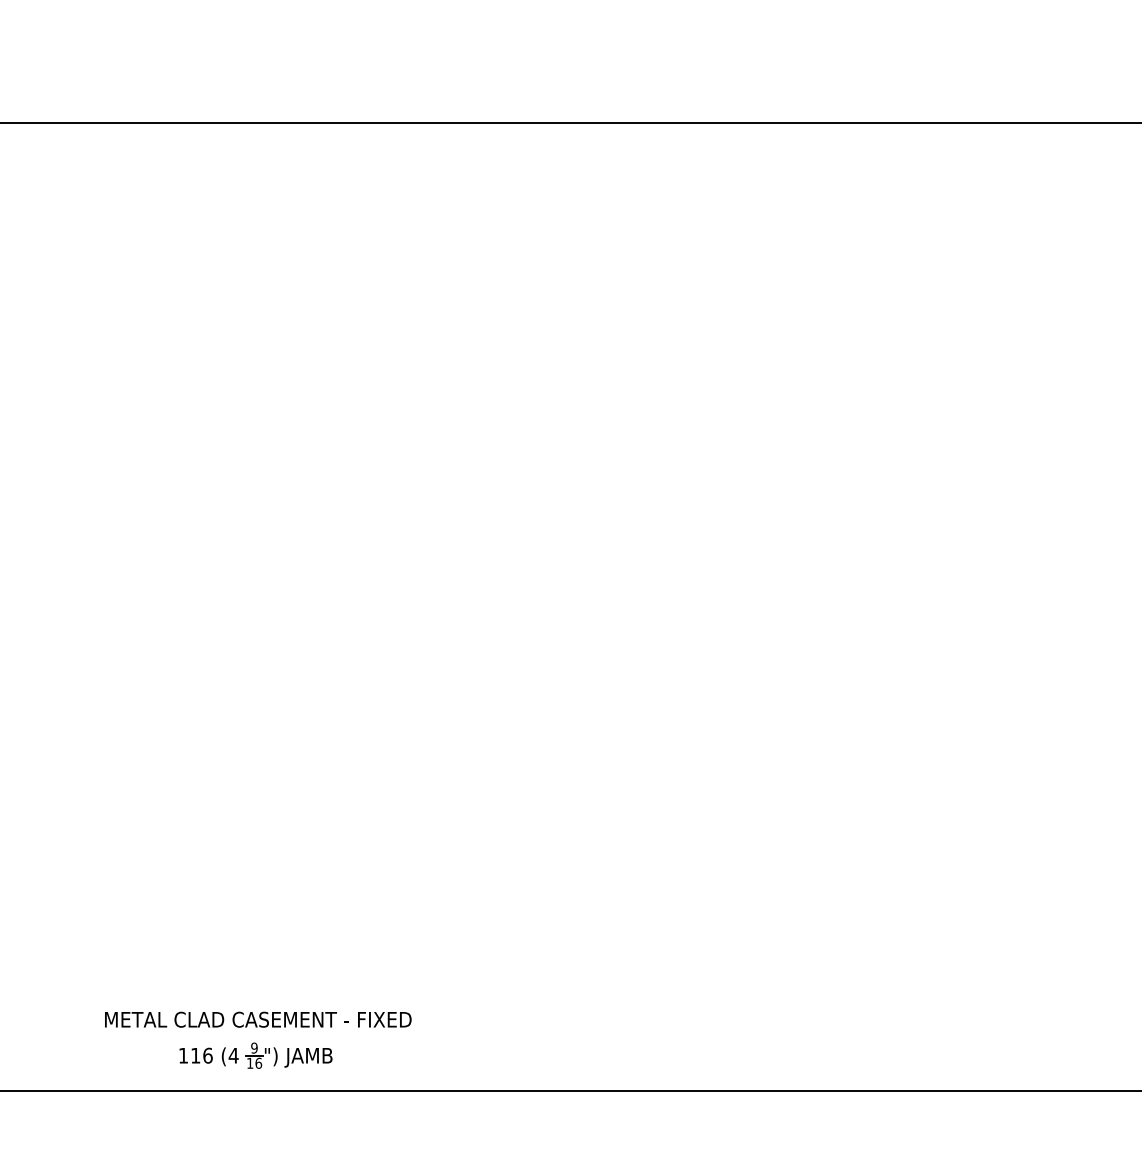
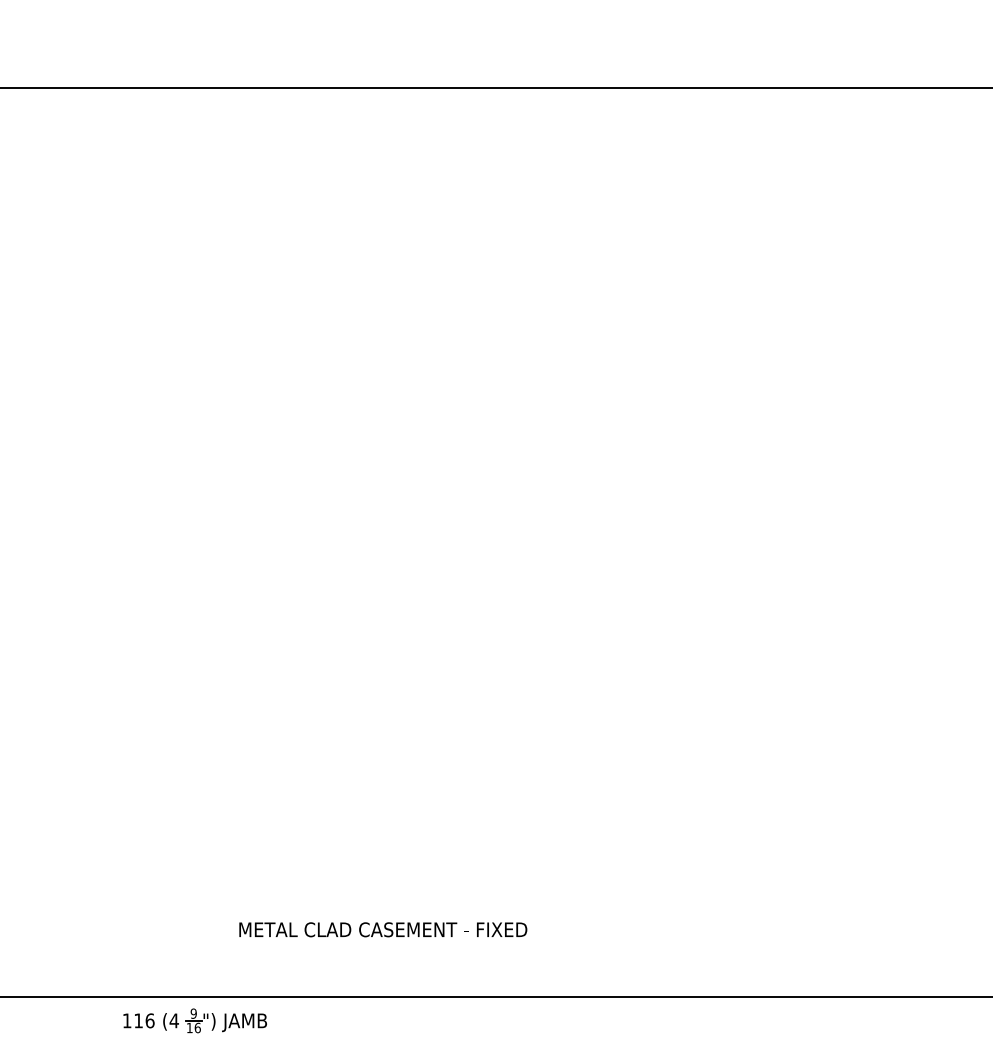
text: (258, 1019) -> (383, 929), moved
part: (255, 1055) -> (194, 1020), moved

